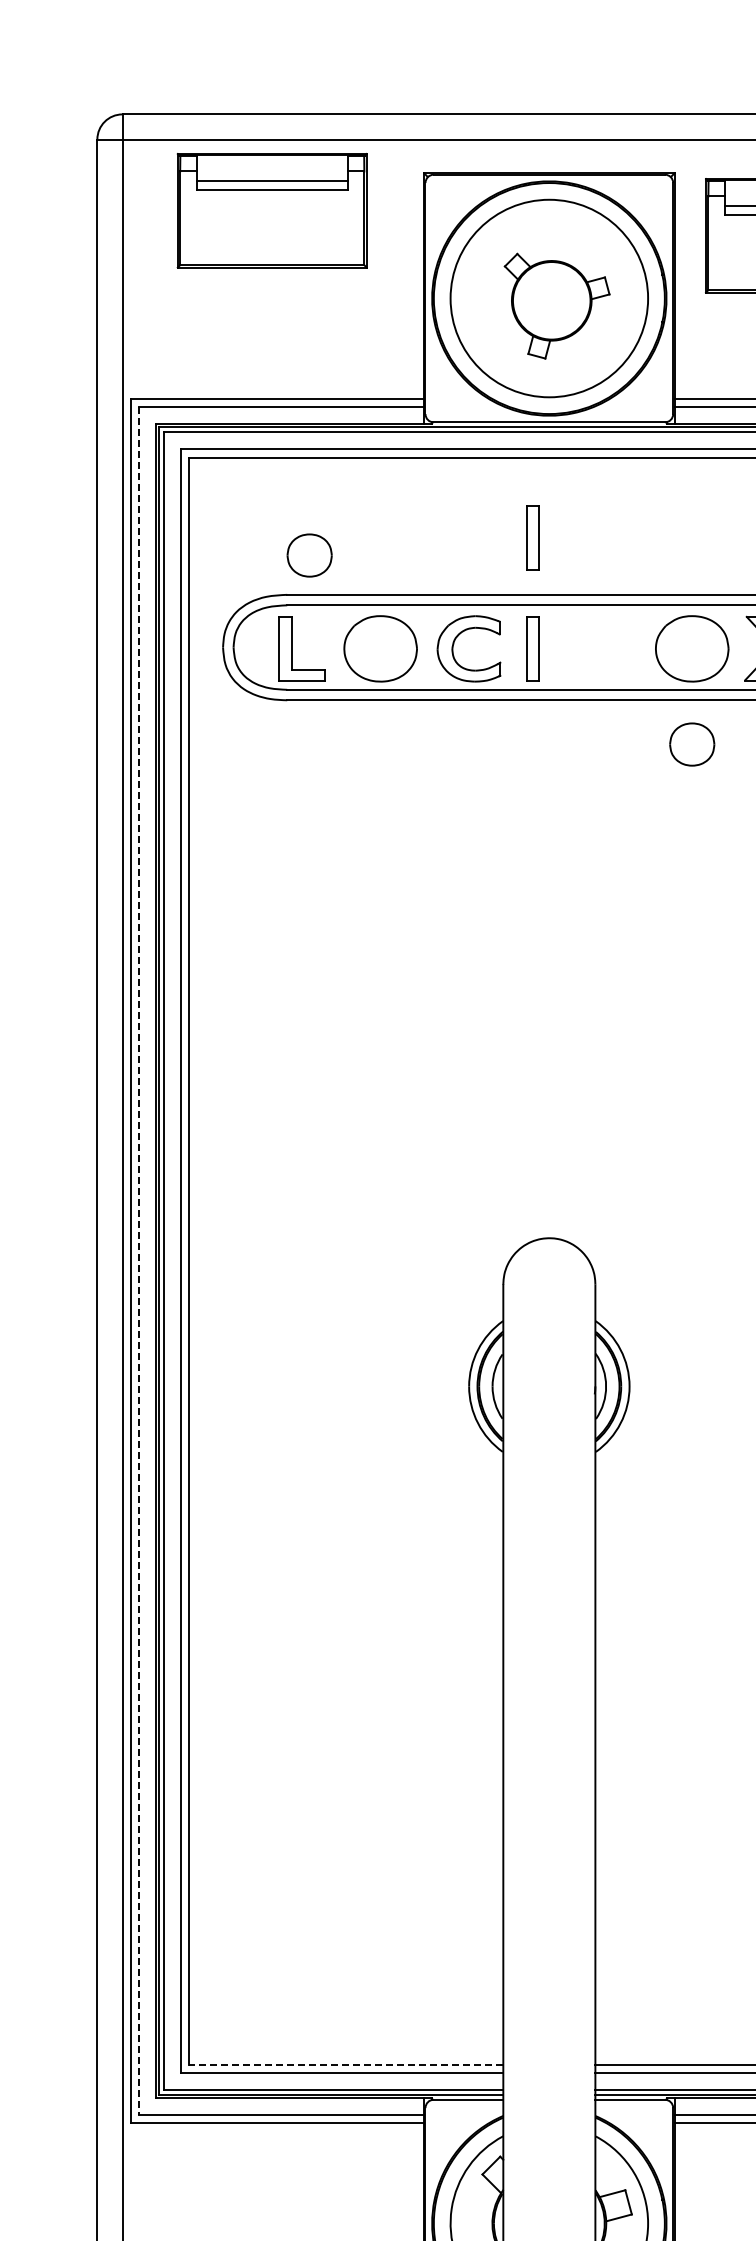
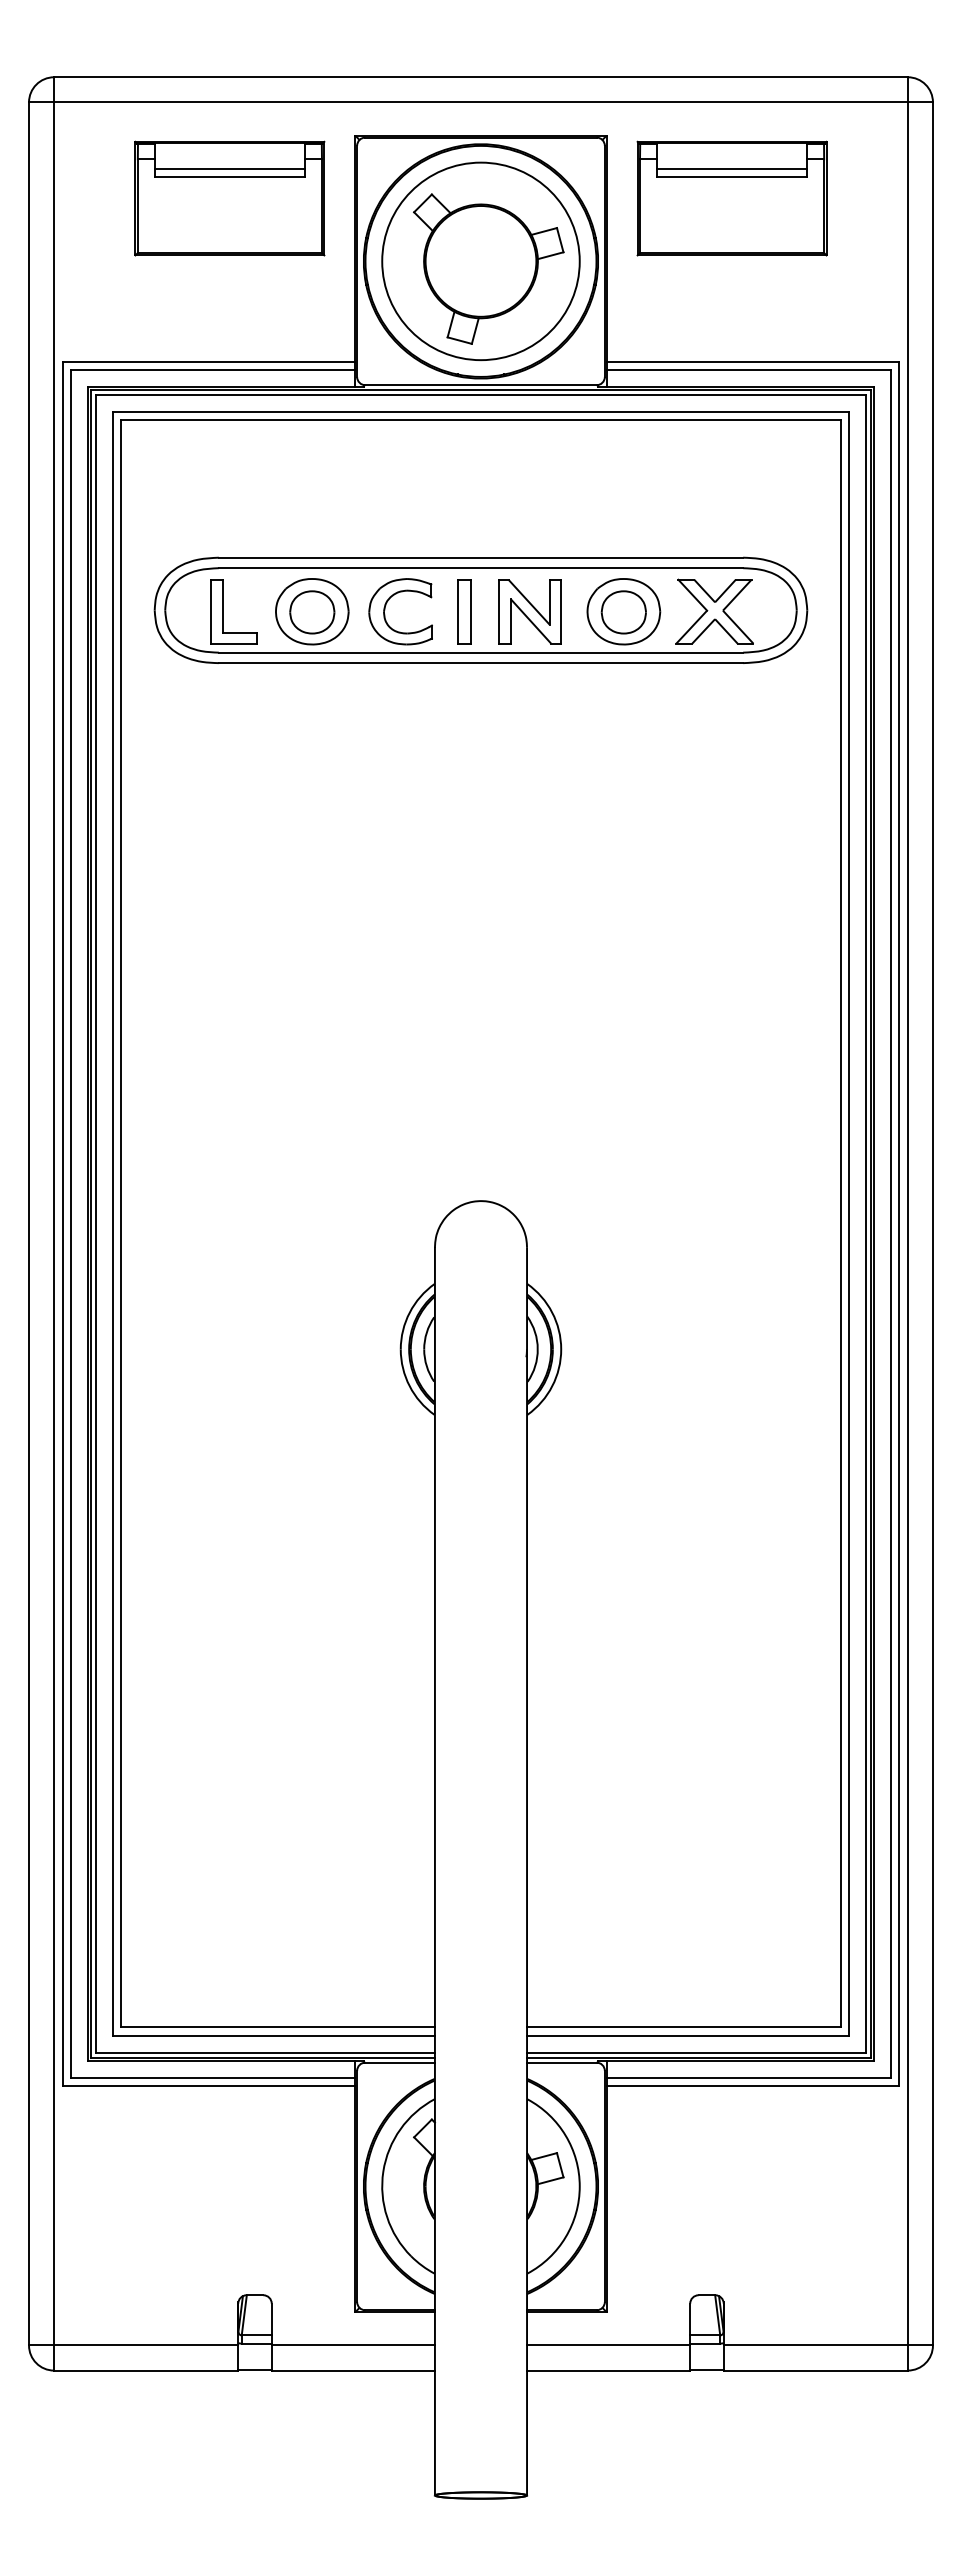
part: (271, 210) -> (229, 198), moved
part: (556, 305) -> (488, 268), size x1.43
part: (532, 537) -> (464, 500), removed
part: (309, 555) -> (312, 612), moved
part: (597, 648) -> (529, 611), added
part: (691, 744) -> (623, 612), moved
line: (138, 1260) -> (70, 1223), dashed -> solid
line: (346, 2064) -> (278, 2027), dashed -> solid

